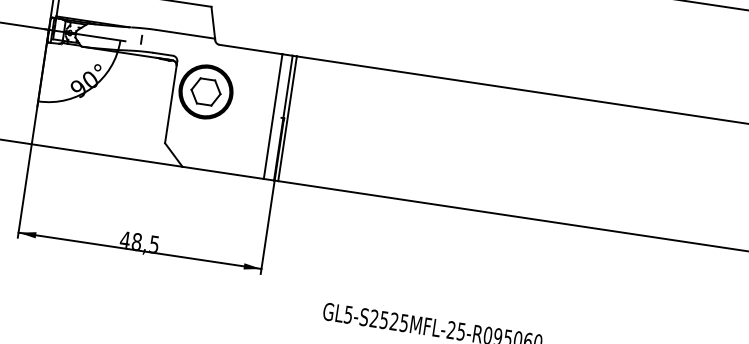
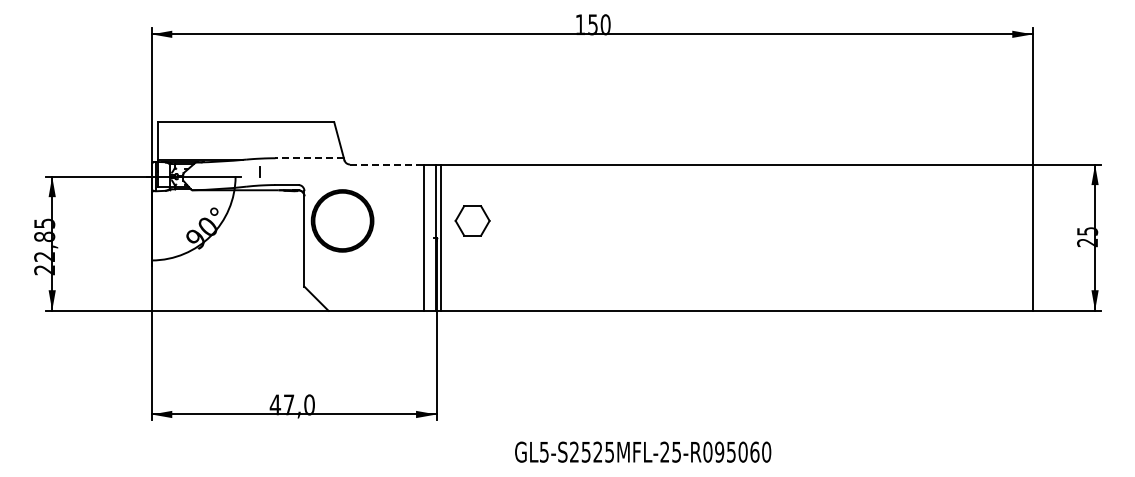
line: (185, 34) -> (309, 158), solid -> dashed
line: (250, 49) -> (386, 164), solid -> dashed
part: (205, 91) -> (472, 220), moved
text: (145, 242) -> (298, 404), 48,5 -> 47,0

